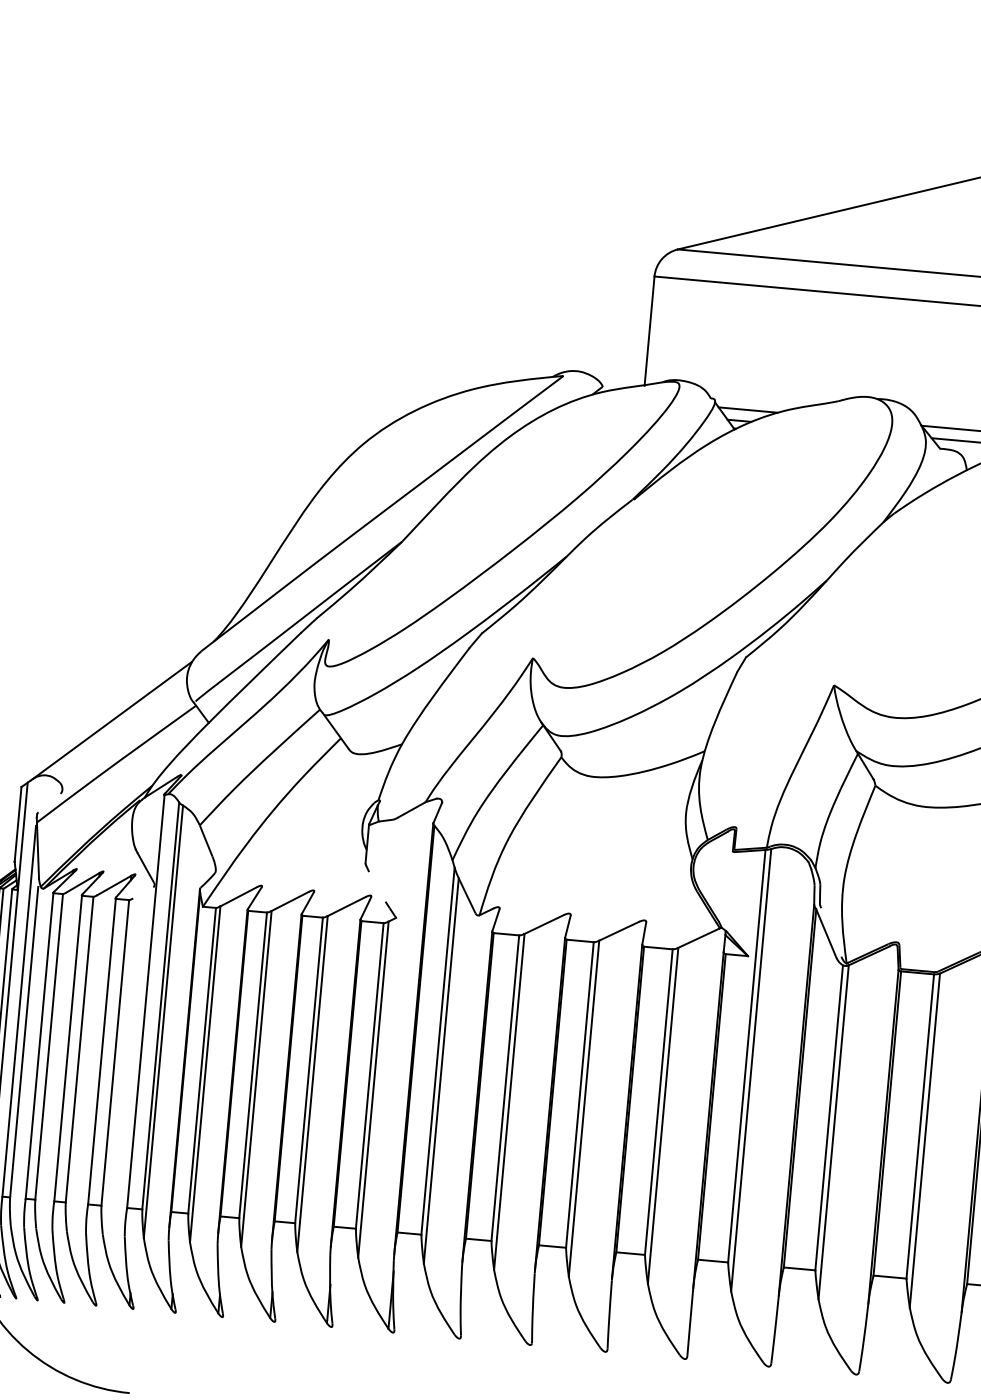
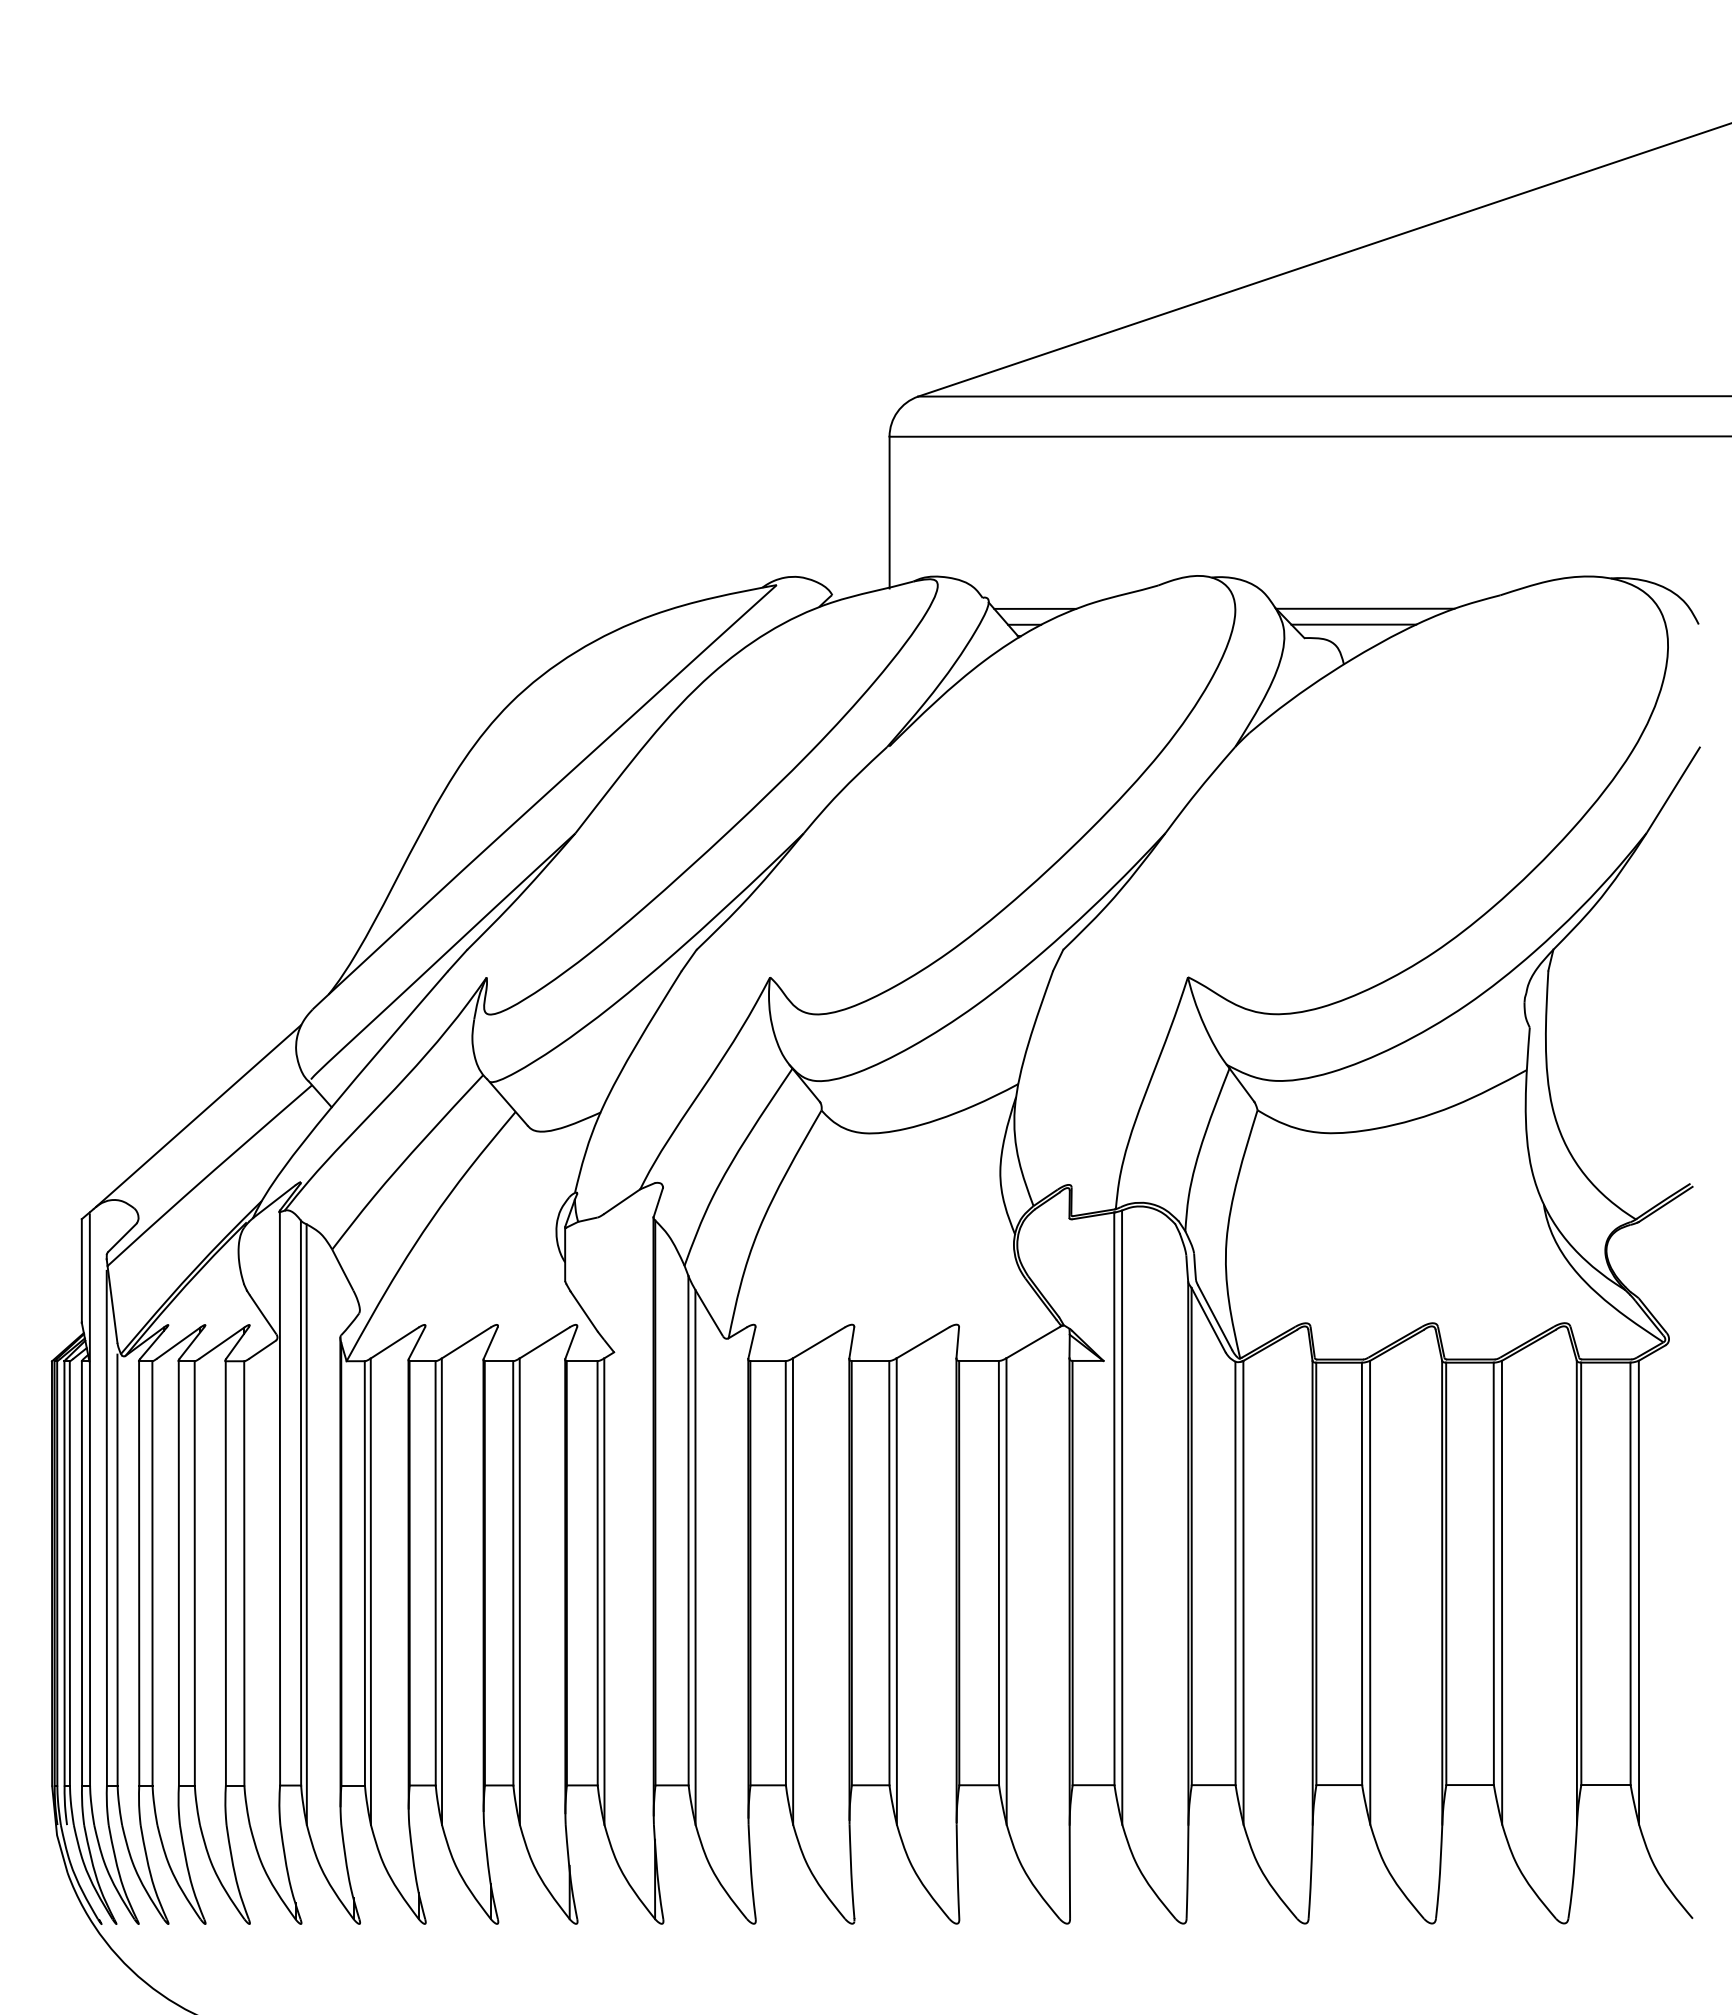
line: (49, 802) -> (122, 1237), added
line: (376, 886) -> (583, 1311), added
line: (143, 892) -> (262, 1349), added
line: (831, 932) -> (1215, 1317), added

